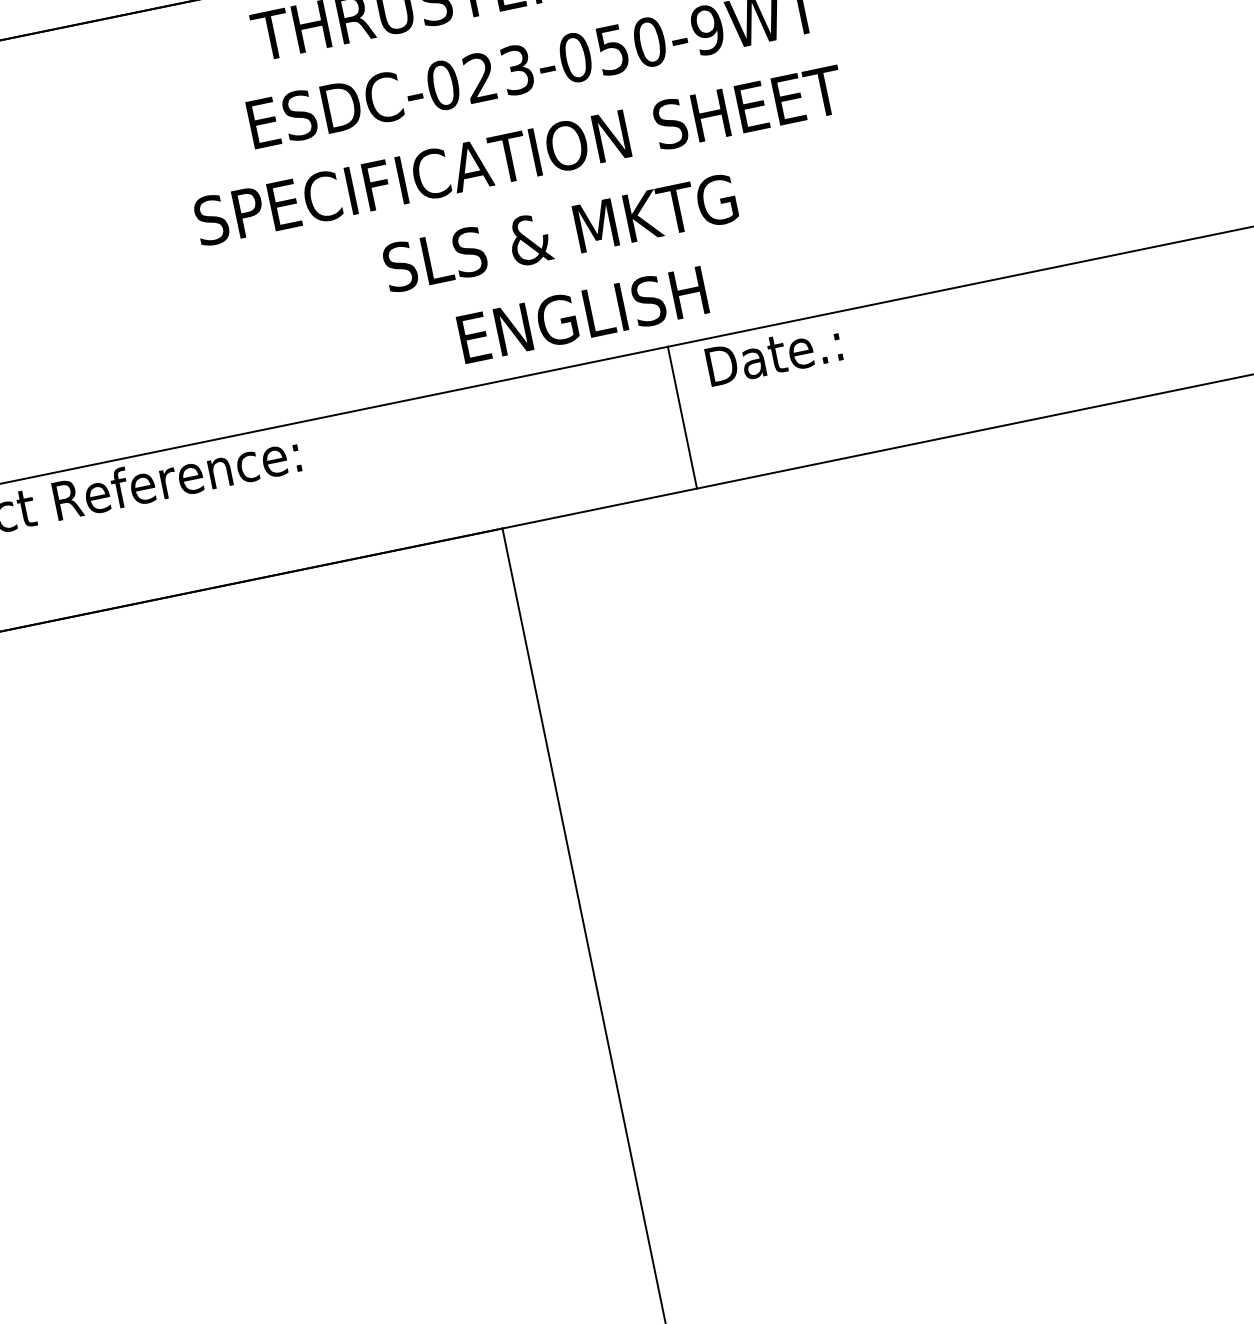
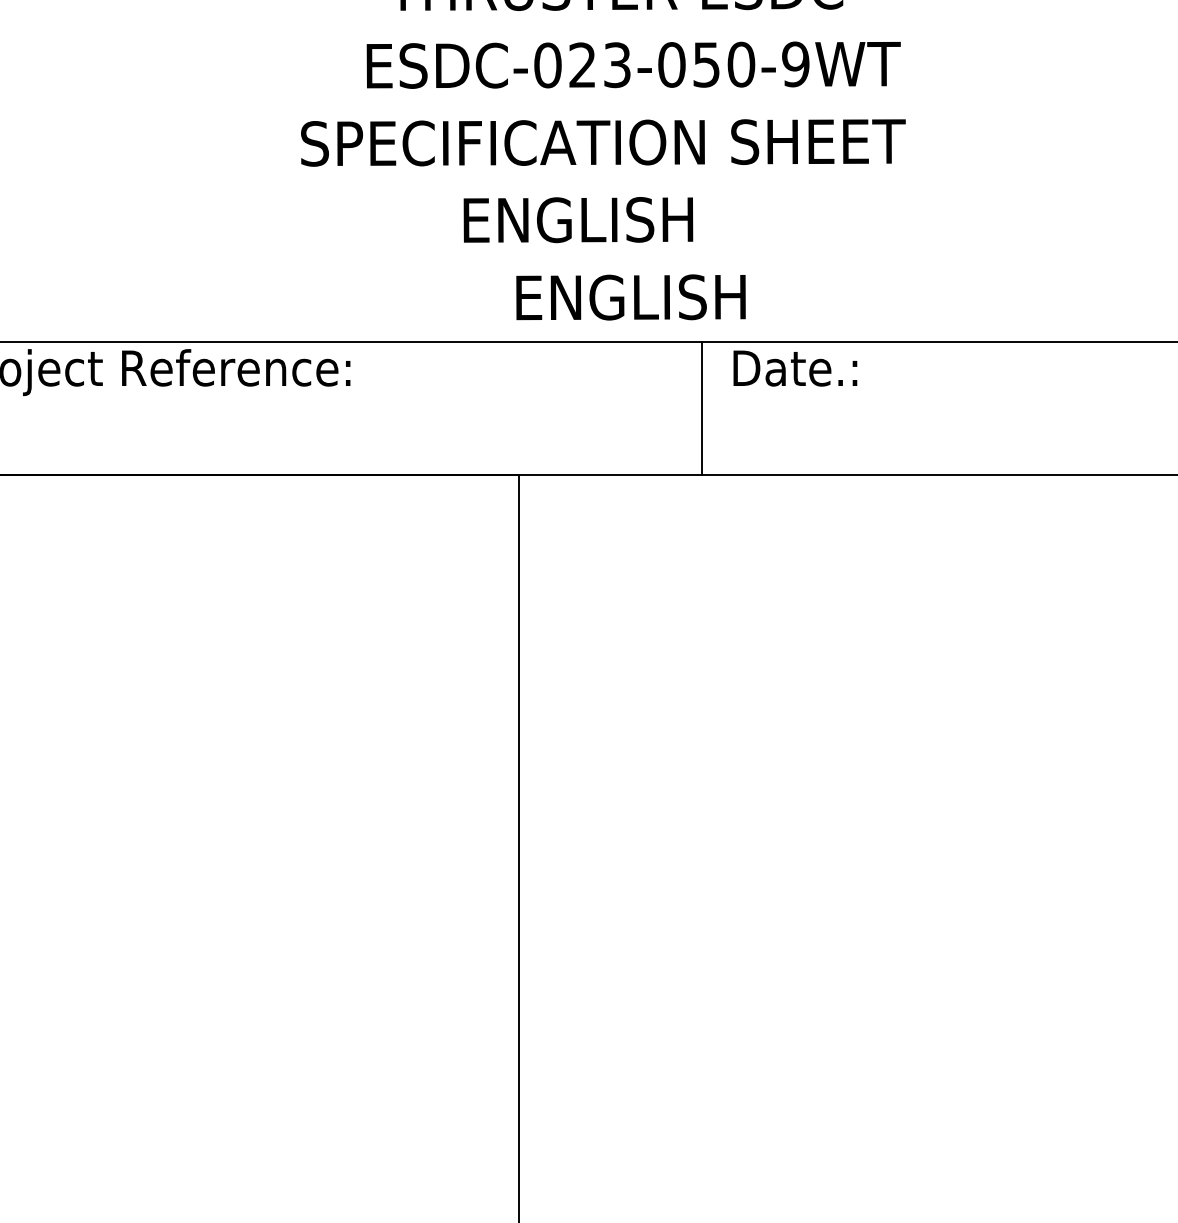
text: (559, 232) -> (625, 219), SLS & MKTG -> ENGLISH

